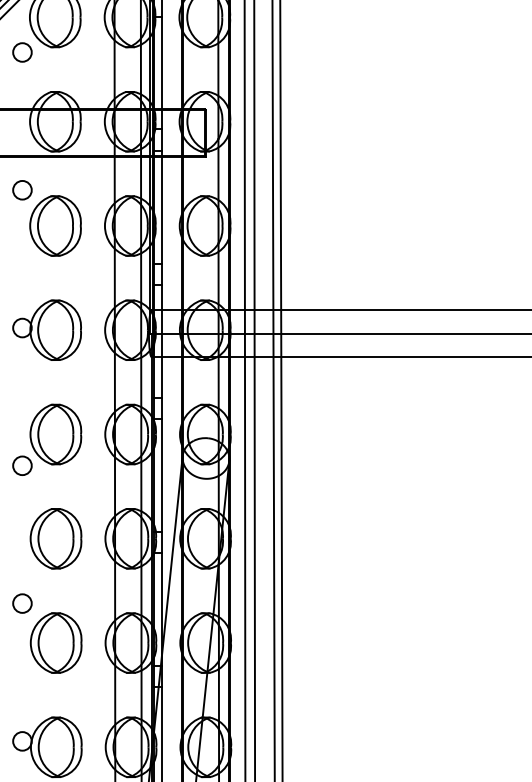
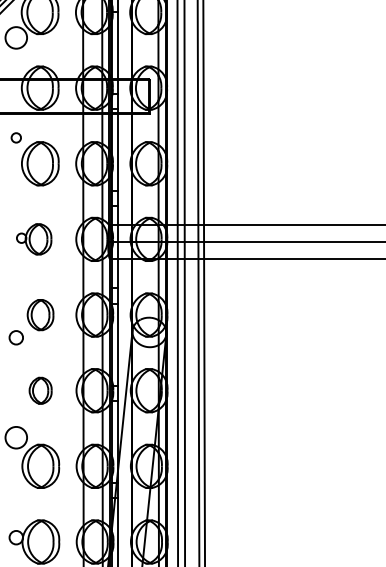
circle: (22, 52) -> (16, 37), size x1.6
circle: (22, 190) -> (16, 138), size x0.7
part: (46, 329) -> (33, 238), size x0.7
part: (55, 434) -> (40, 315), size x0.7
part: (55, 538) -> (40, 390), size x0.6
circle: (22, 603) -> (16, 437), size x1.6

